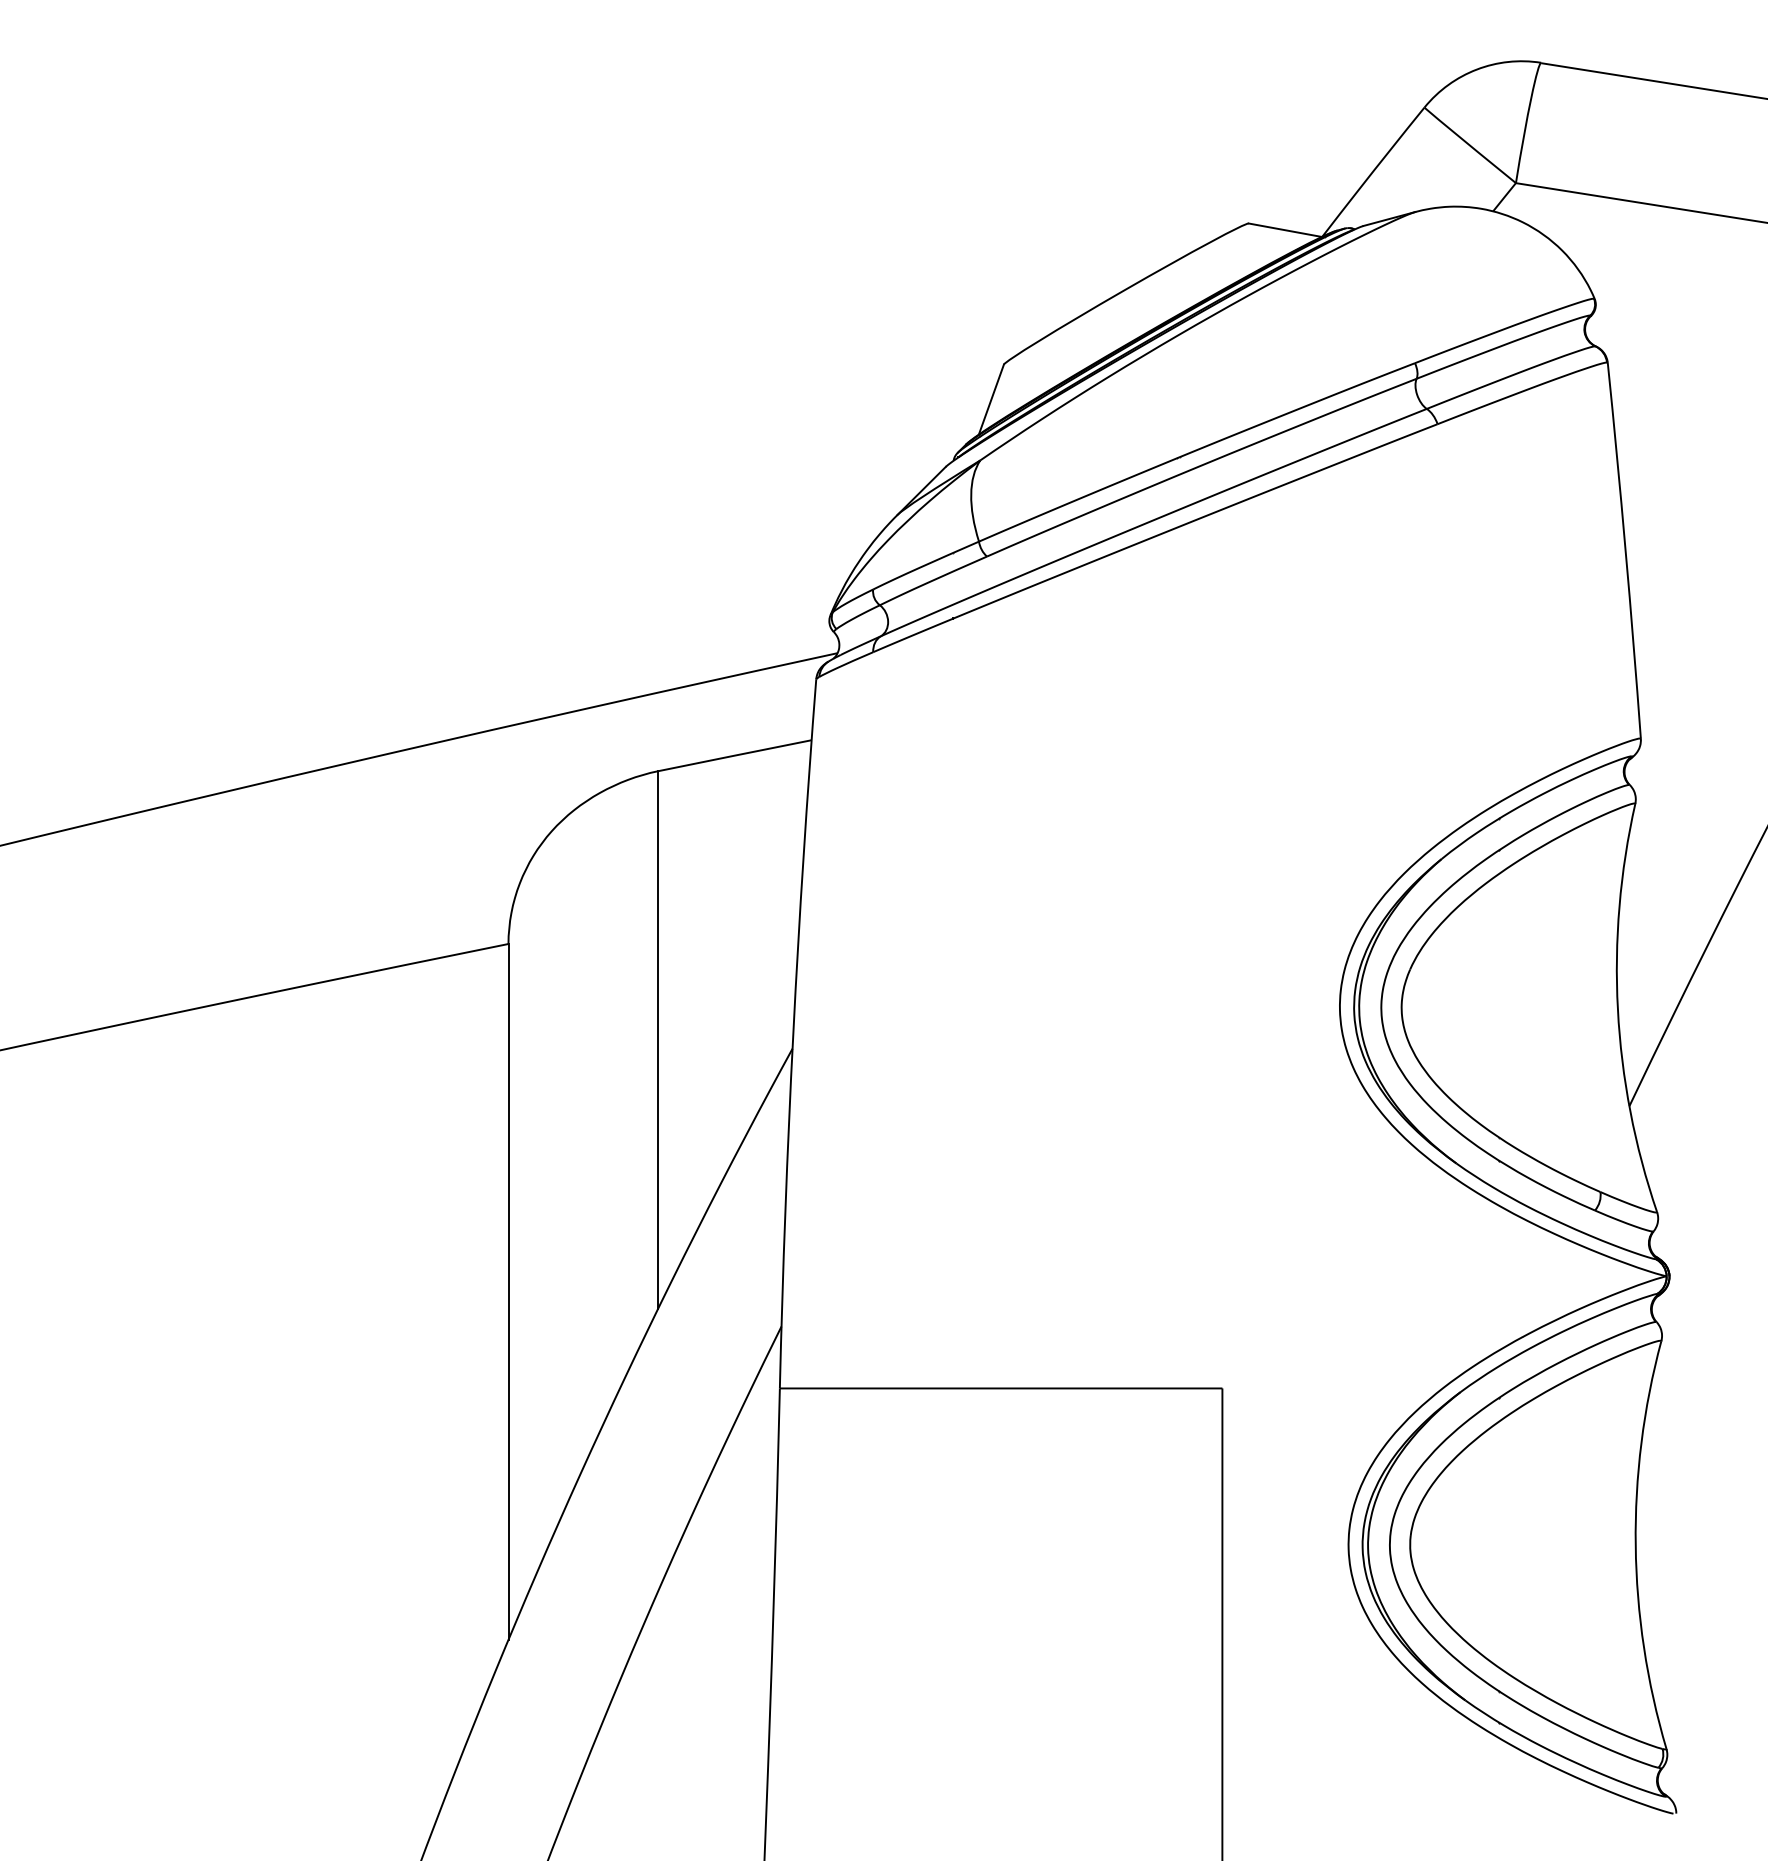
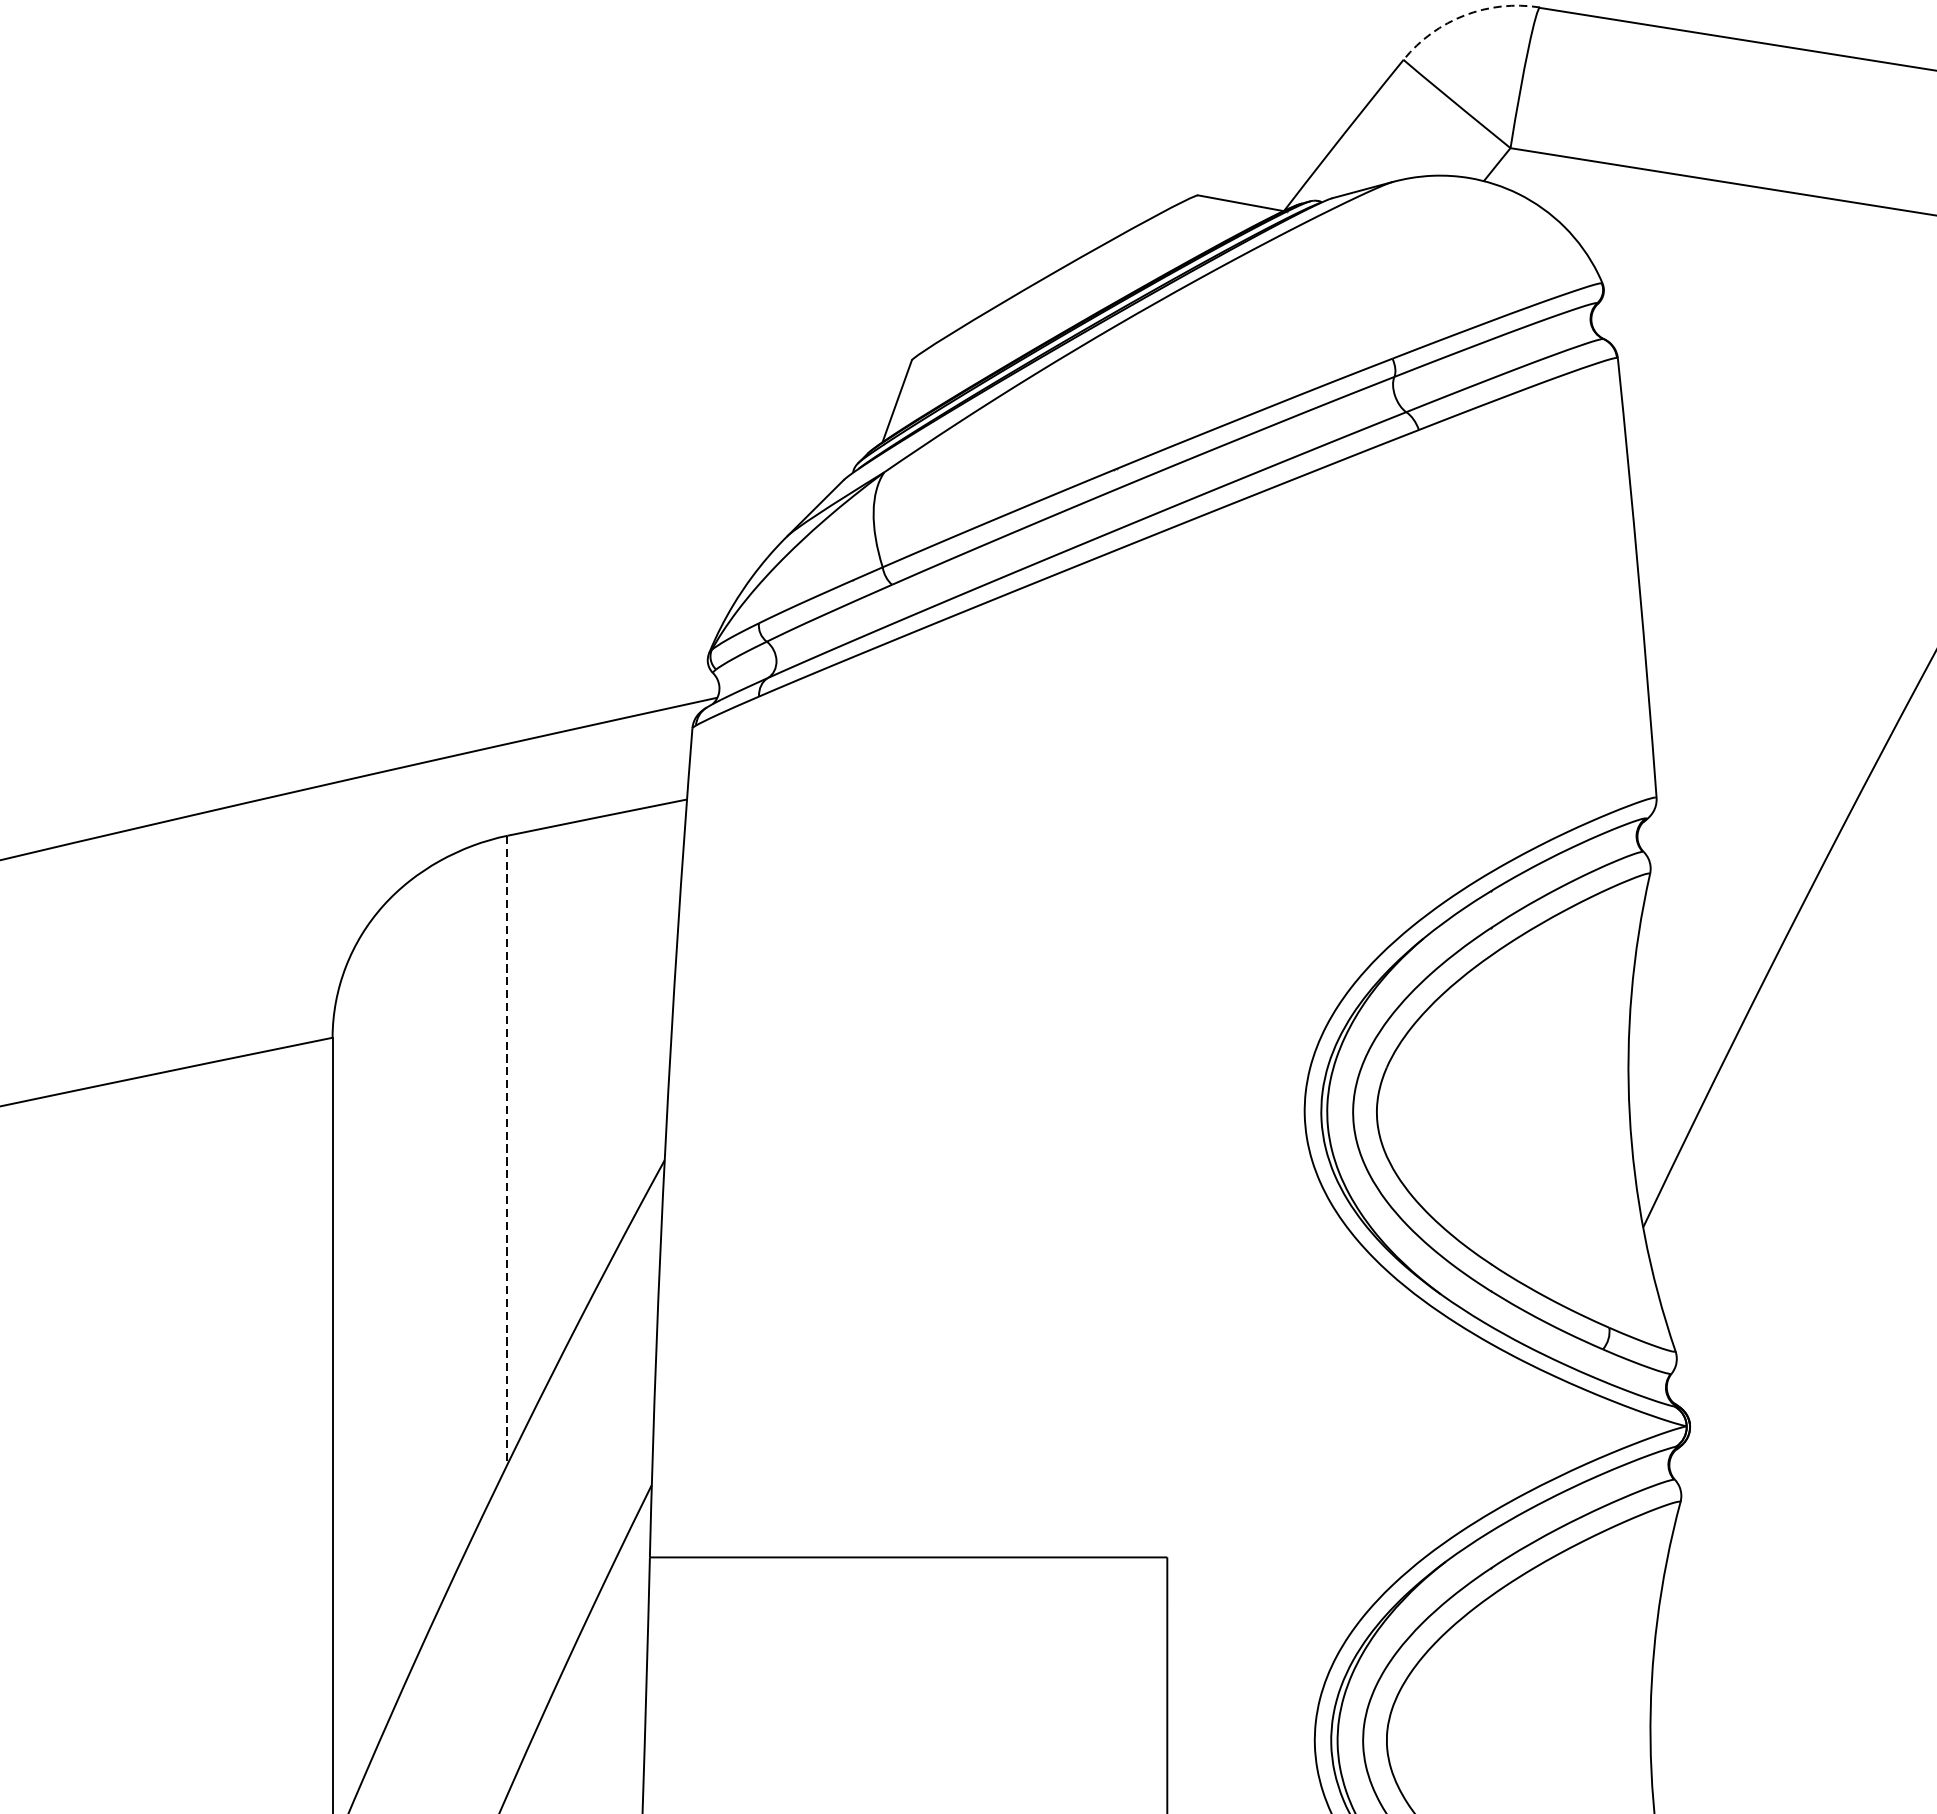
arc: (1476, 69) -> (1464, 15), solid -> dashed
line: (657, 1040) -> (506, 1150), solid -> dashed

